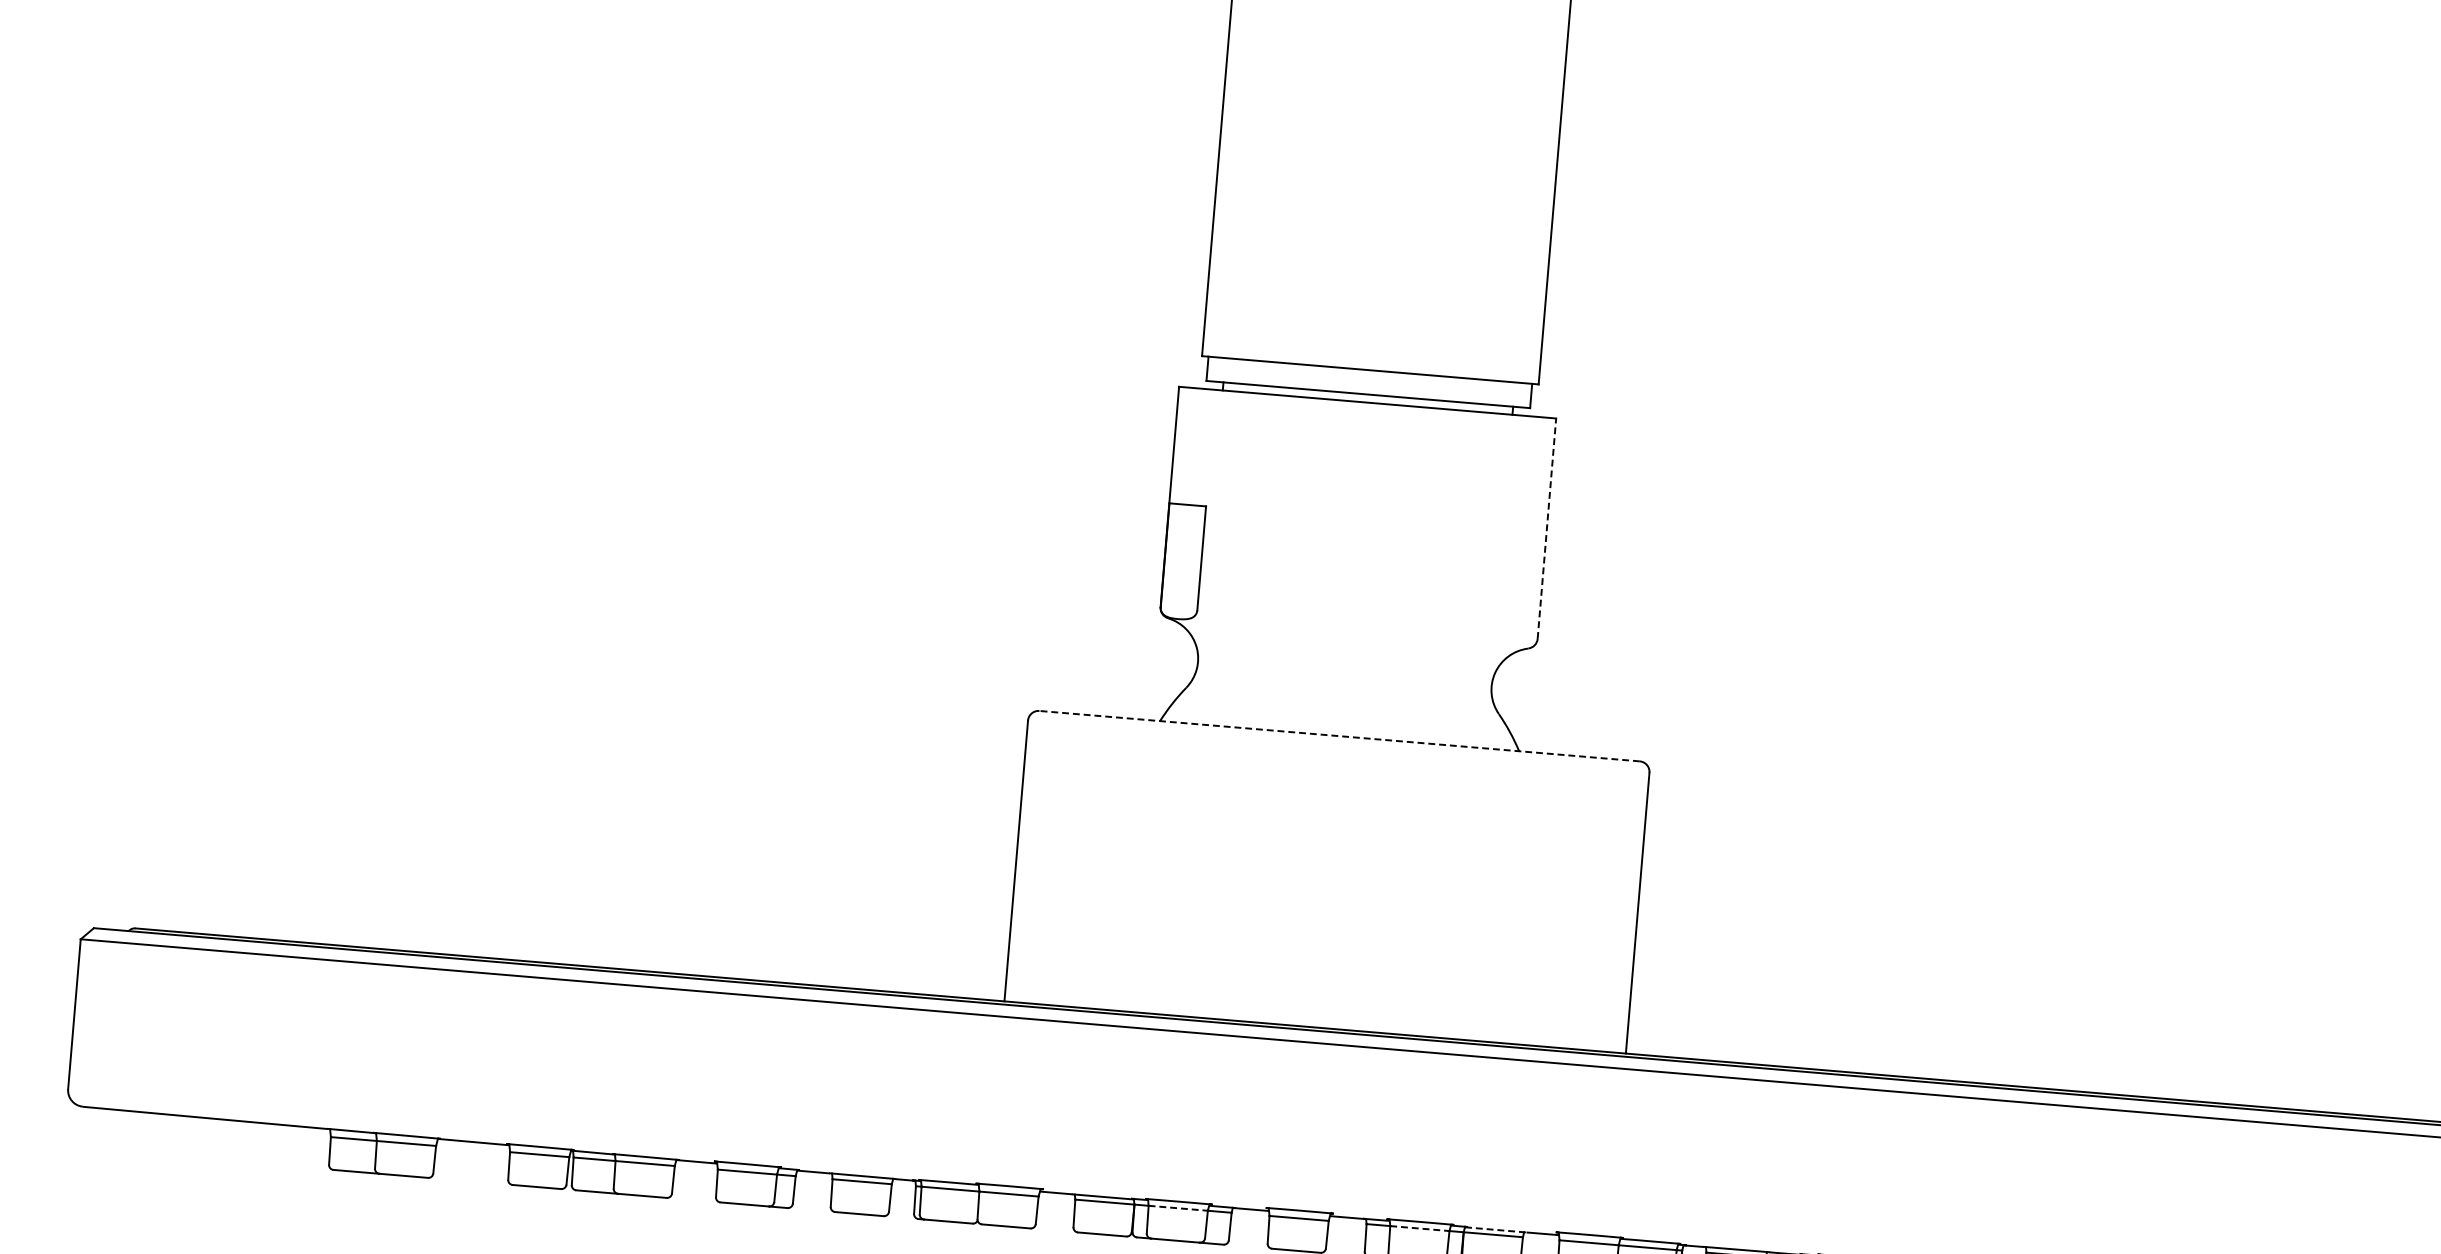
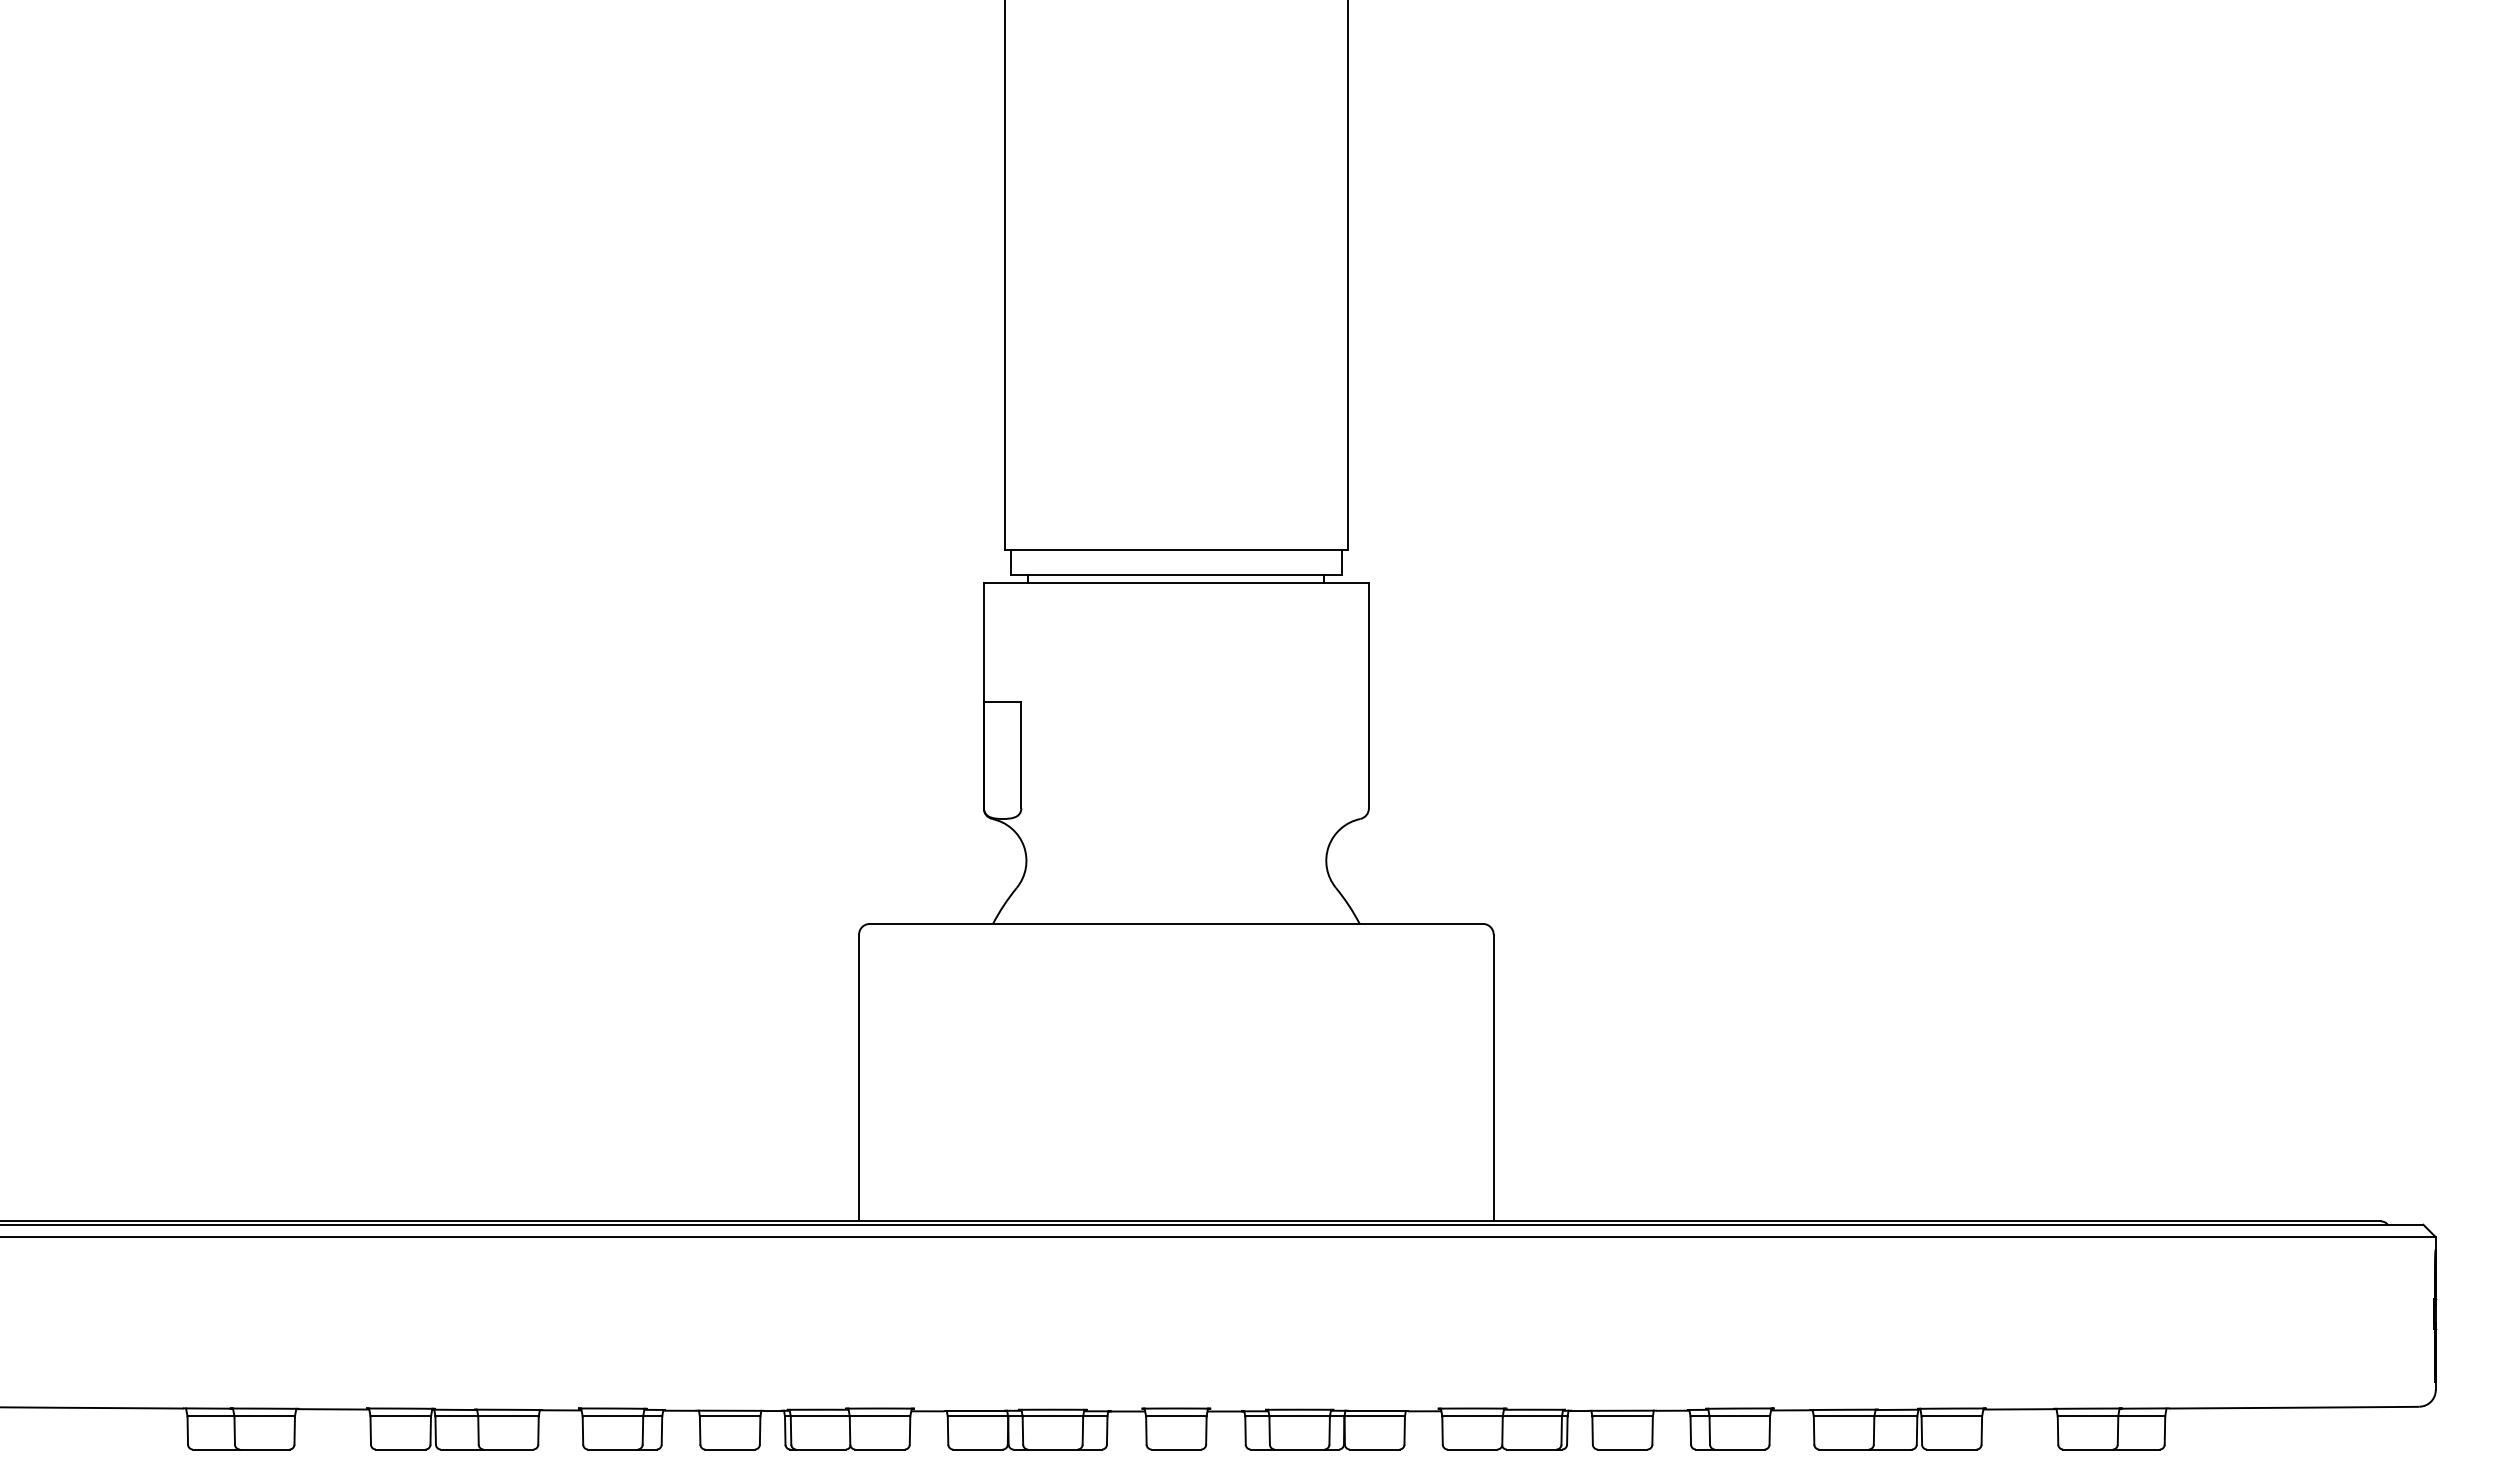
line: (1546, 528) -> (1368, 695), dashed -> solid
line: (1339, 735) -> (1176, 923), dashed -> solid
line: (1178, 1208) -> (1053, 1416), dashed -> solid
line: (1420, 1228) -> (1300, 1416), dashed -> solid
line: (1496, 1230) -> (1377, 1411), dashed -> solid

